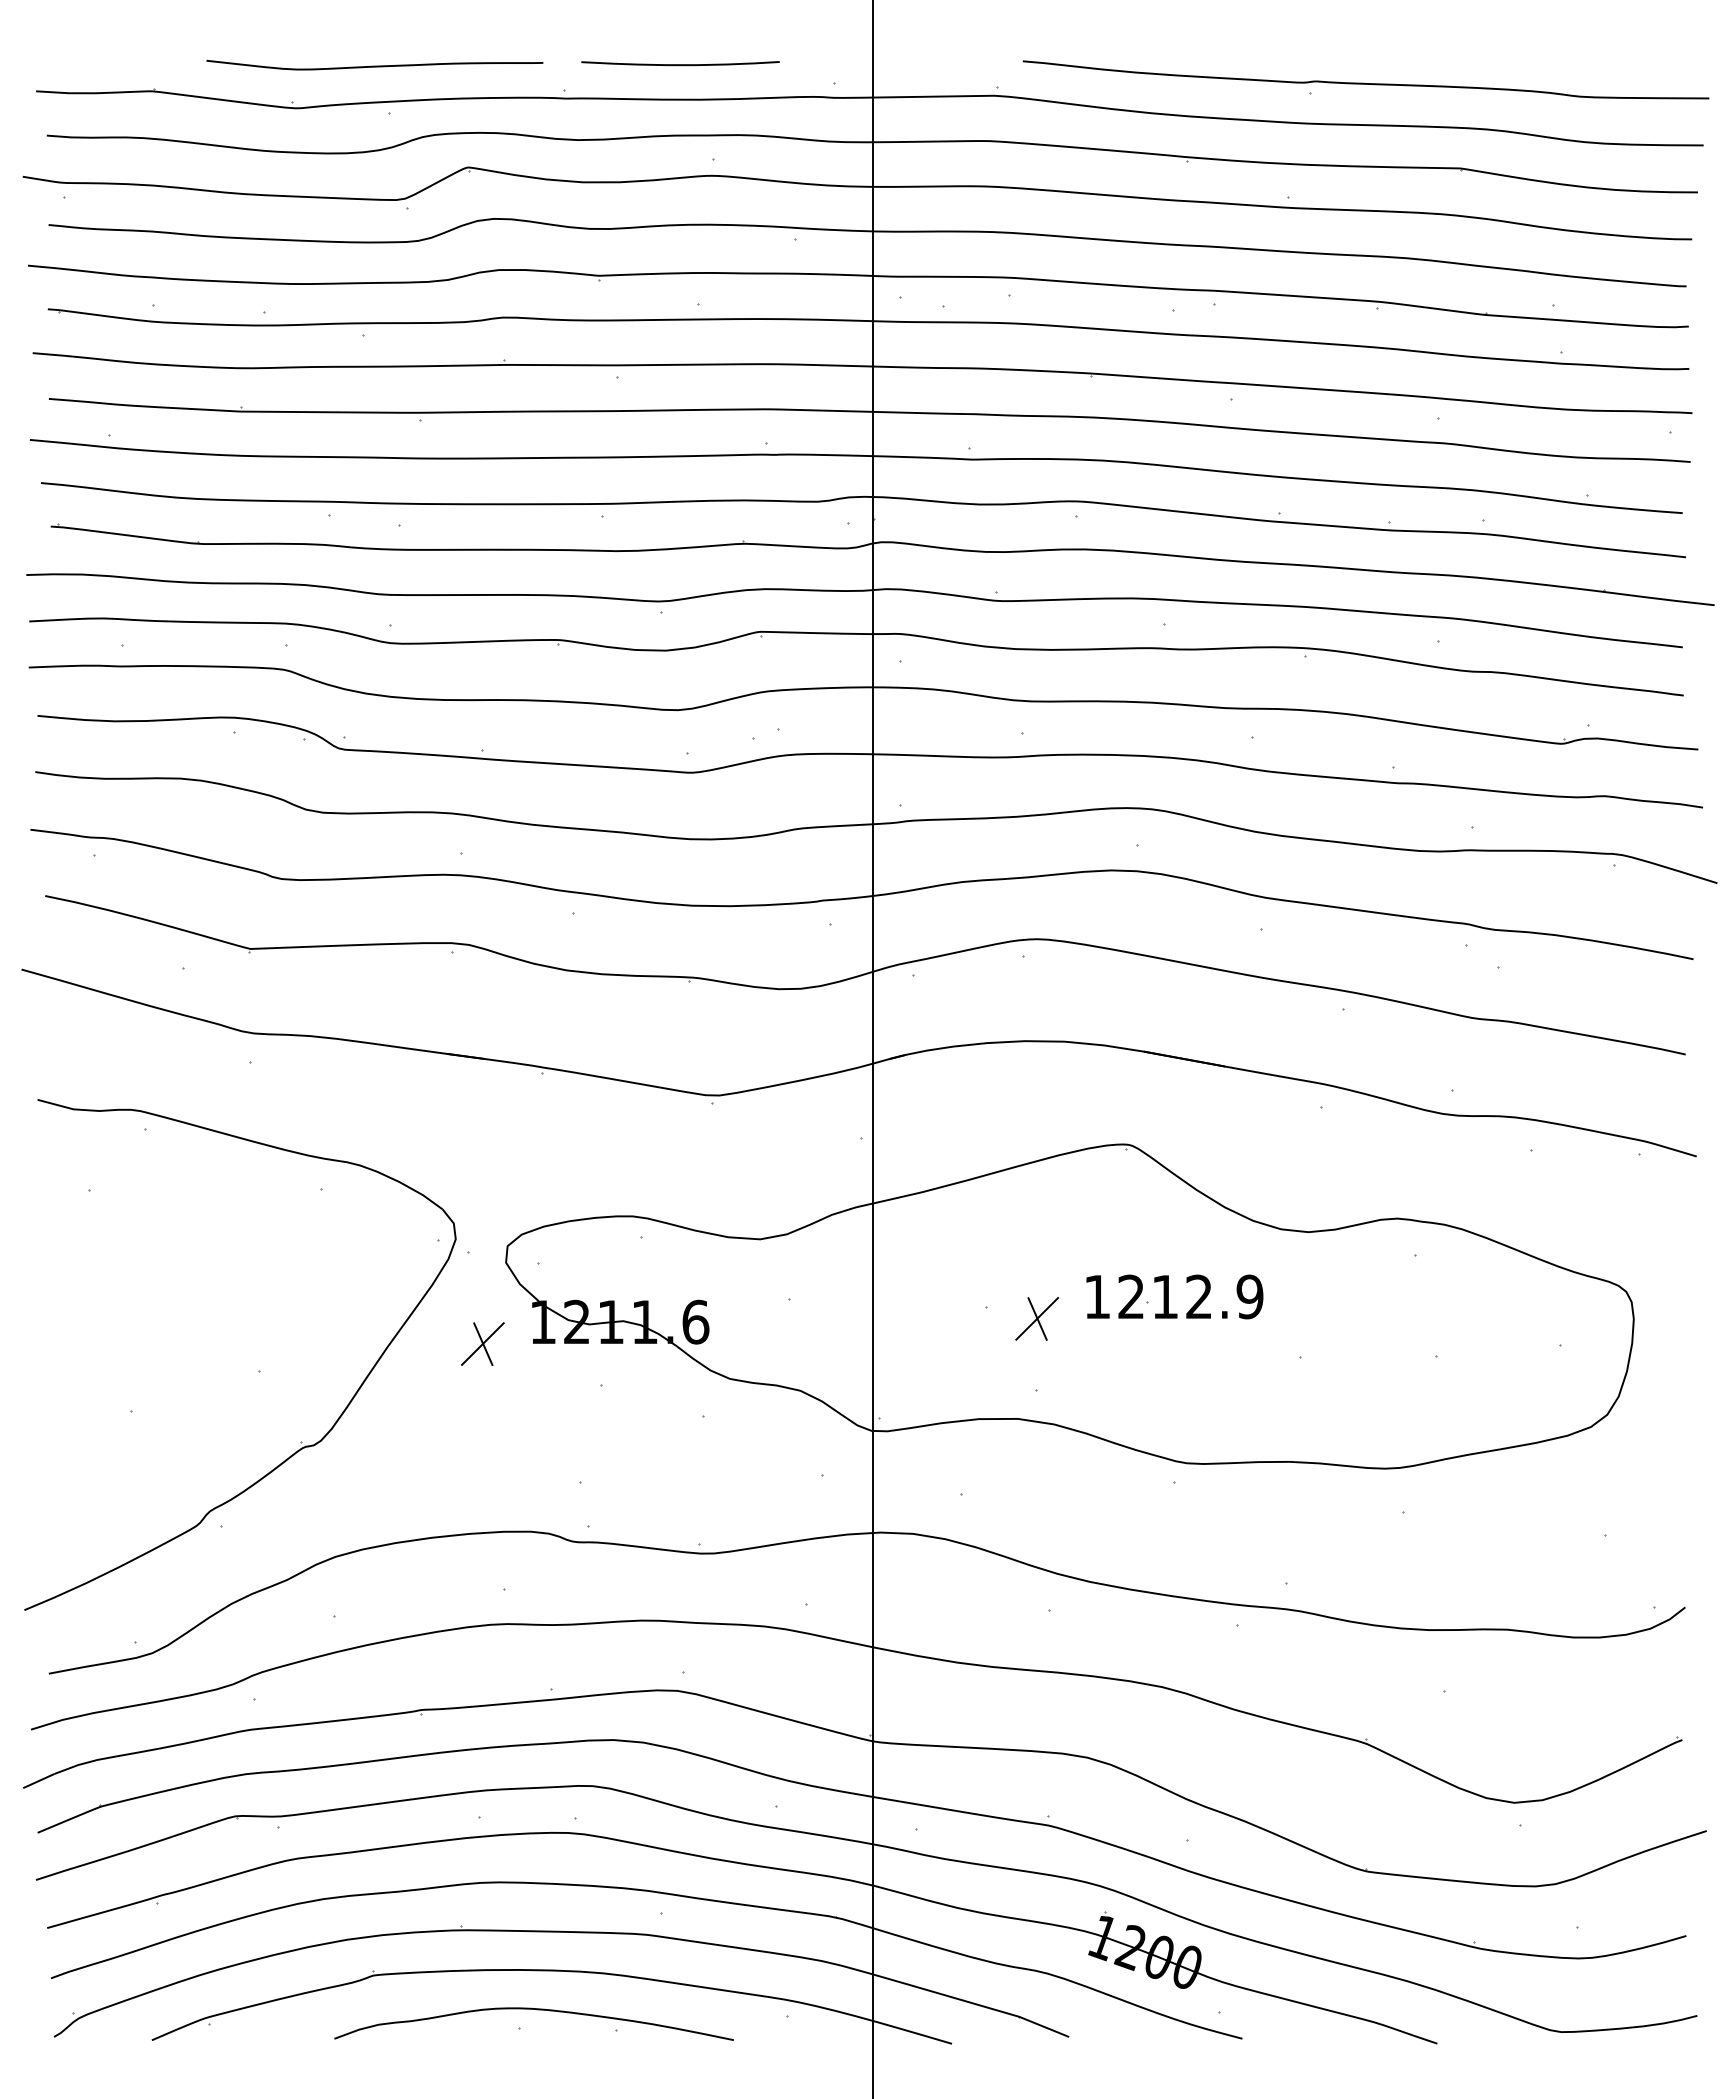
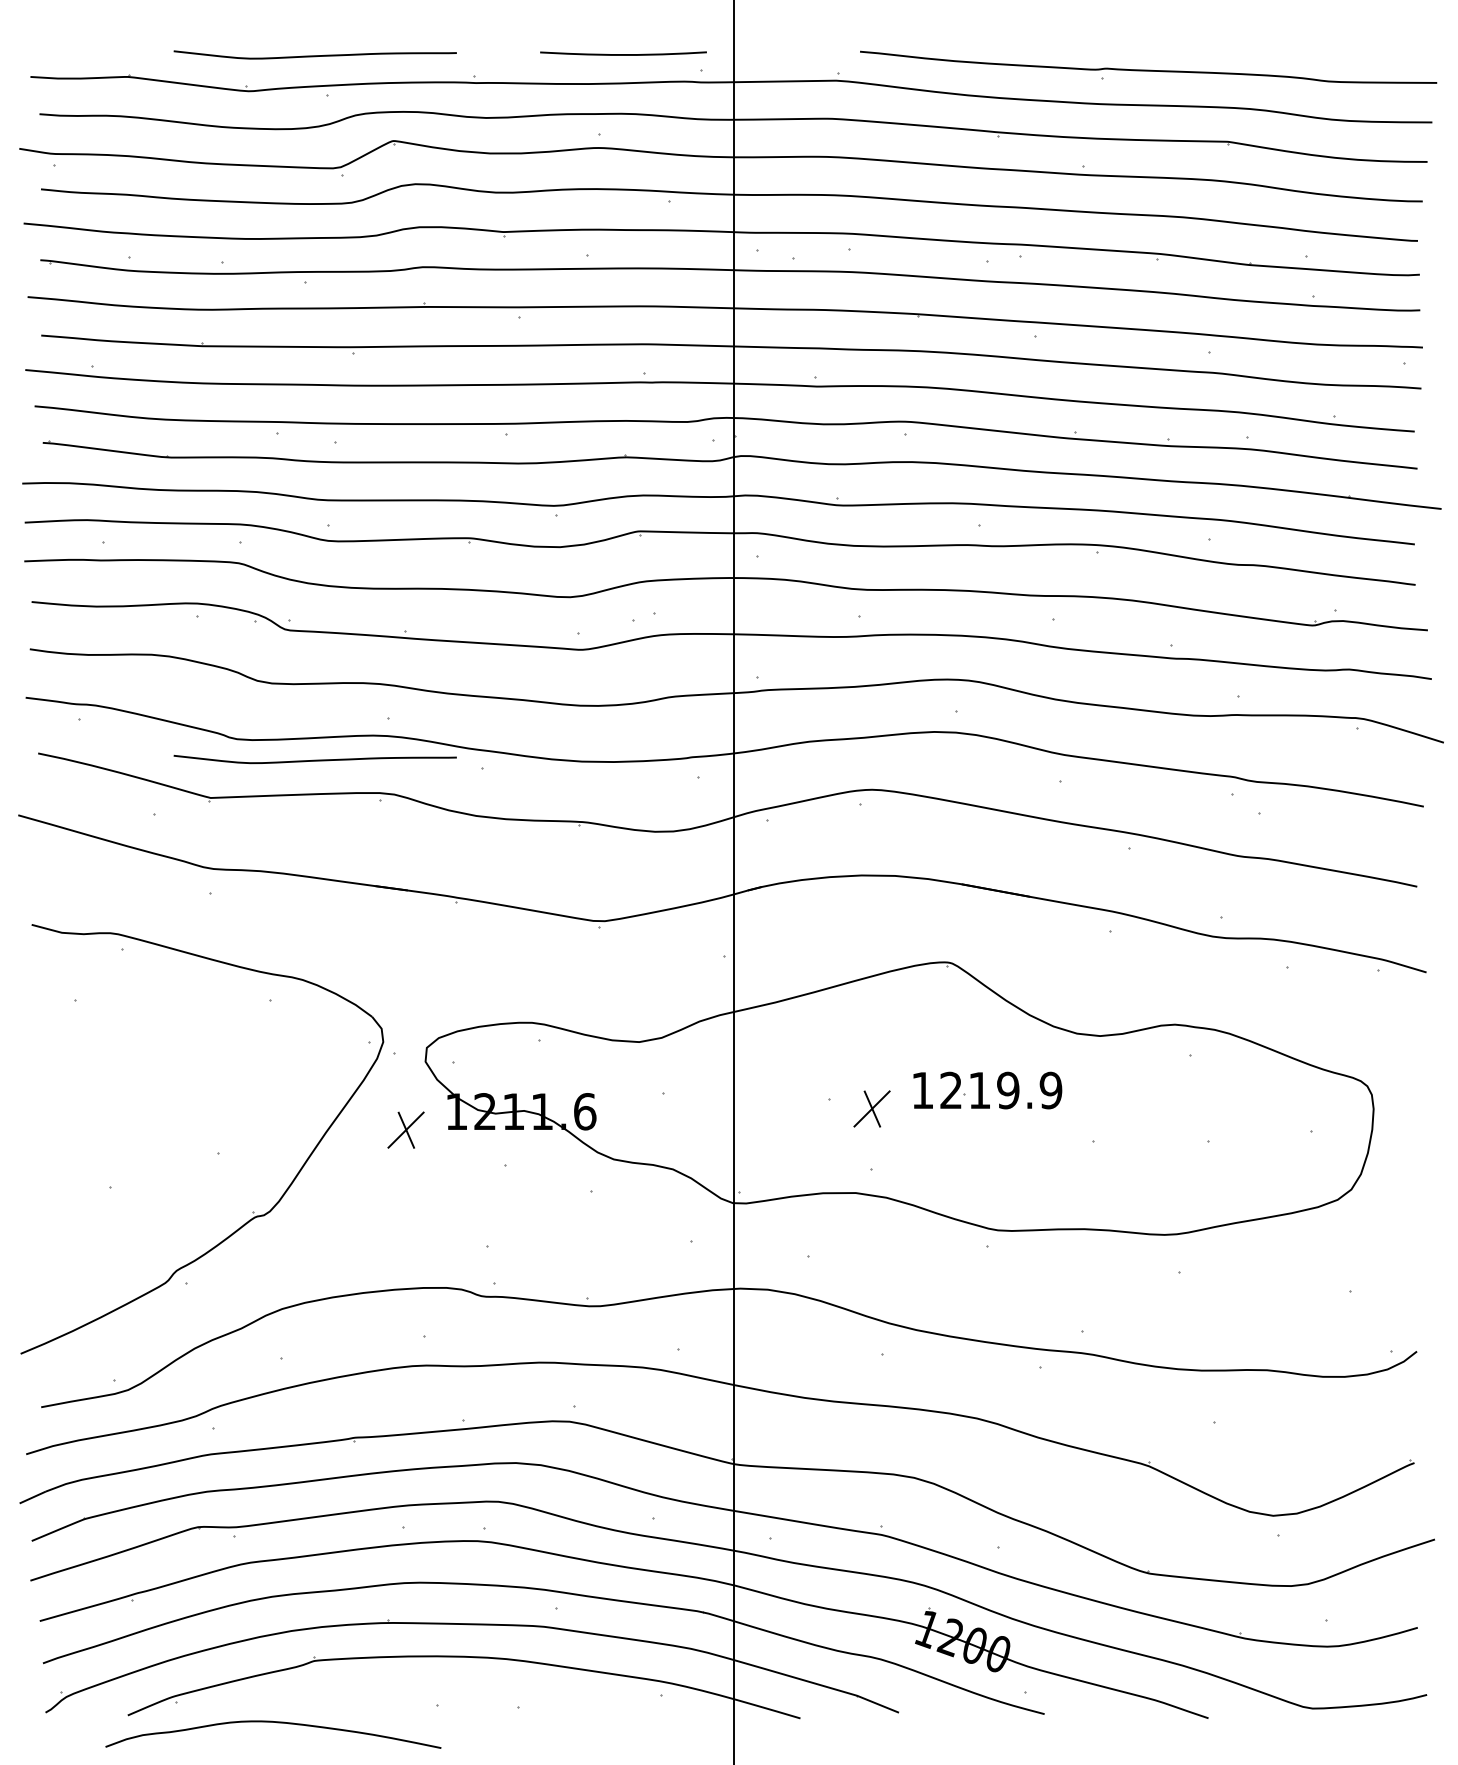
curve: (680, 64) -> (623, 54), moved
curve: (374, 903) -> (314, 759), added
text: (1198, 1296) -> (1007, 1090), 1212.9 -> 1219.9
curve: (537, 2010) -> (276, 1723), moved

